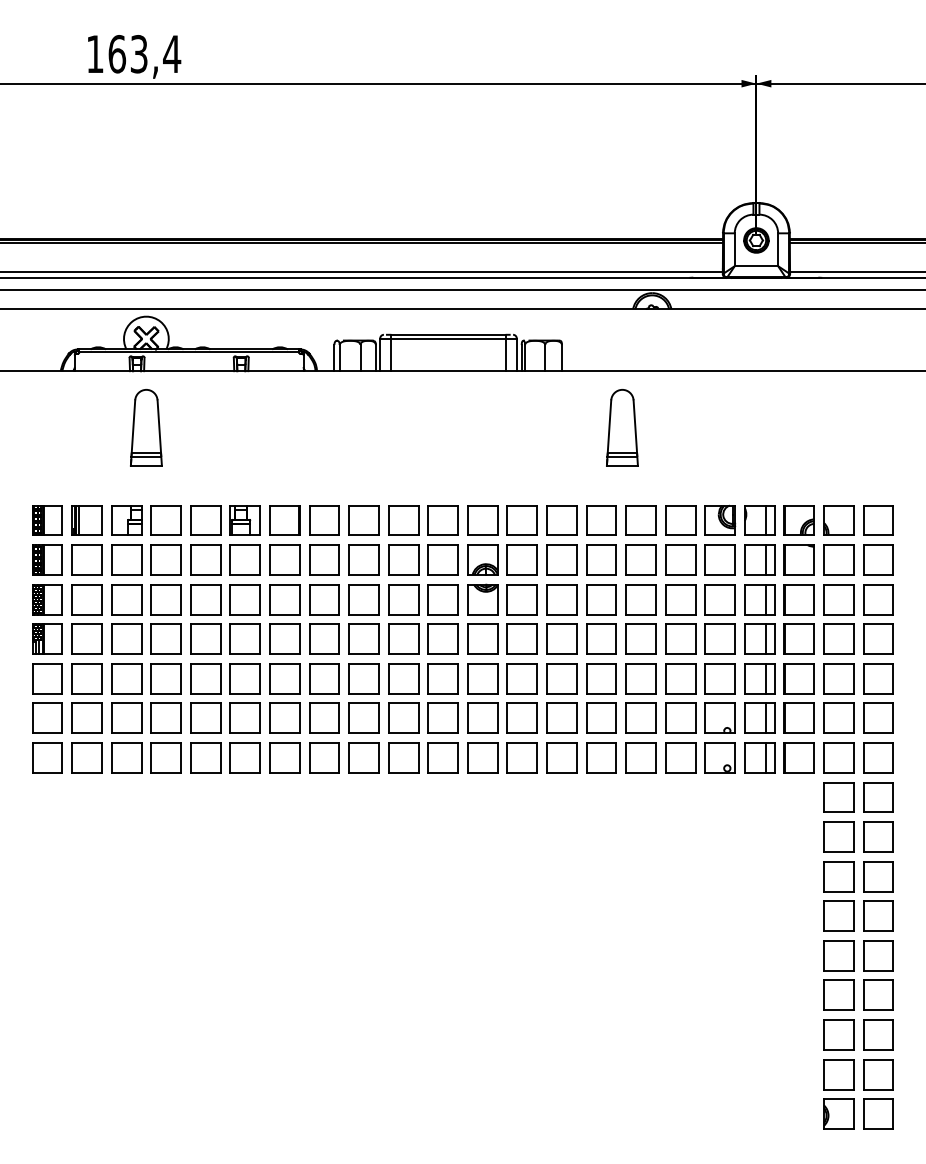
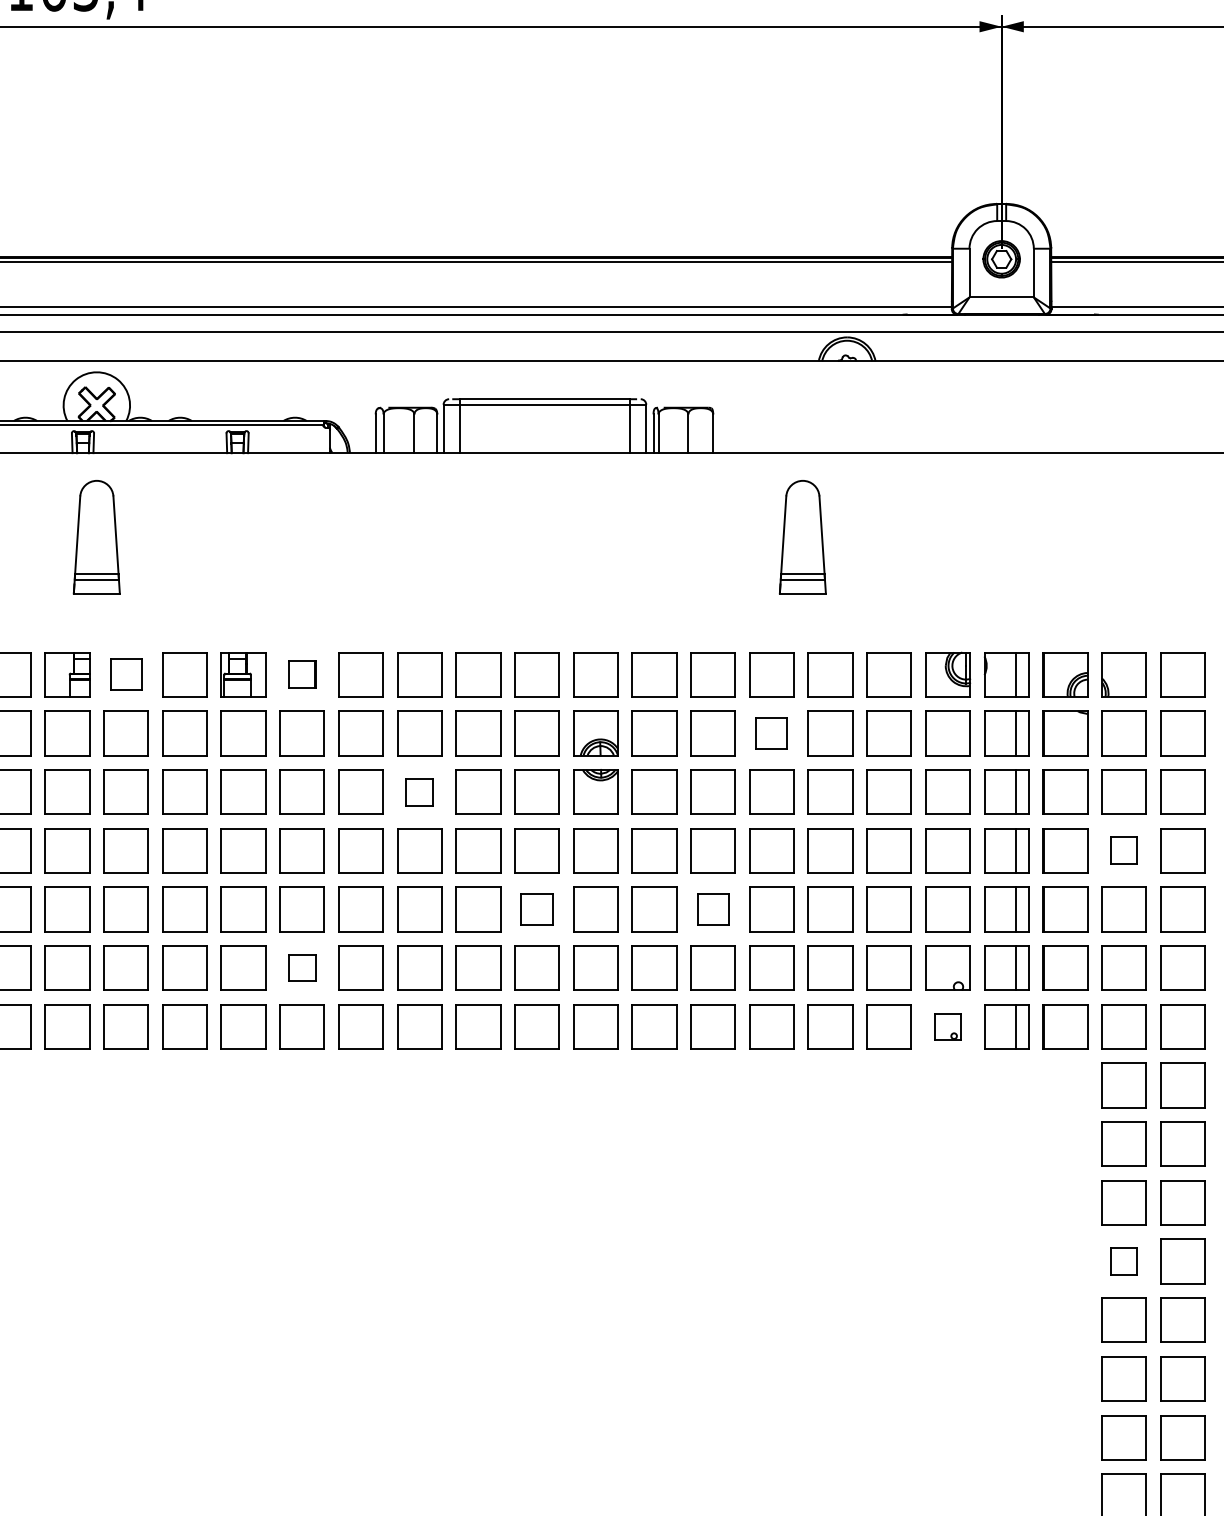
part: (165, 520) -> (125, 674), size x0.7
part: (284, 520) -> (301, 674), size x0.6
part: (601, 559) -> (771, 732), size x0.7
part: (363, 599) -> (418, 791), size x0.6
part: (838, 638) -> (1123, 849), size x0.6
part: (442, 678) -> (536, 908), size x0.7
part: (561, 678) -> (712, 908), size x0.7
part: (284, 717) -> (301, 966), size x0.6
part: (719, 757) -> (946, 1026), size x0.6
part: (838, 915) -> (1123, 1260), size x0.6

